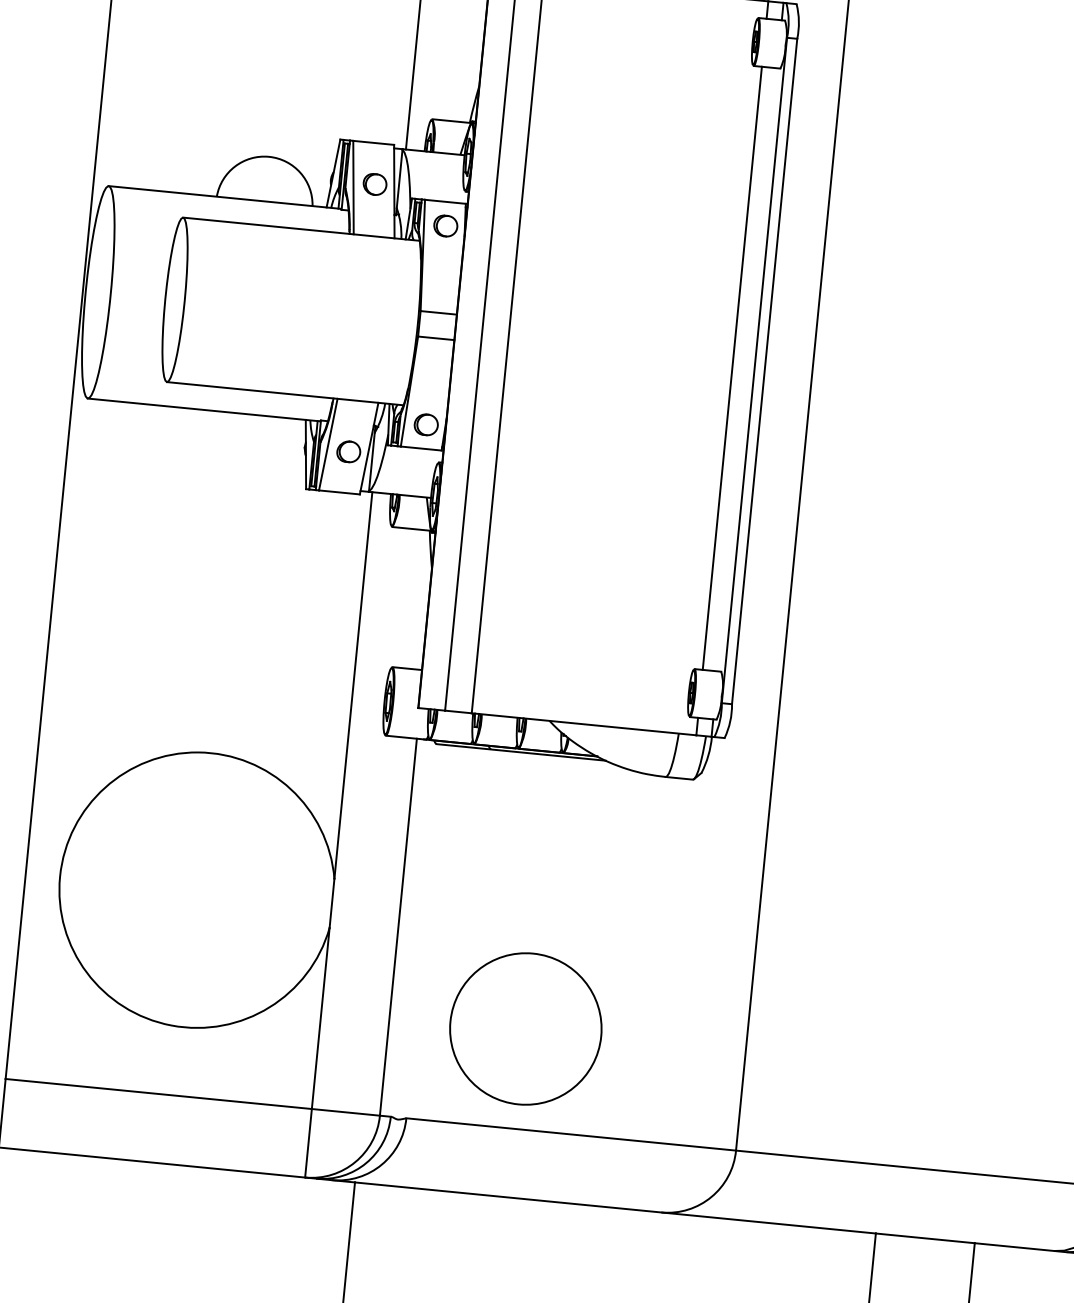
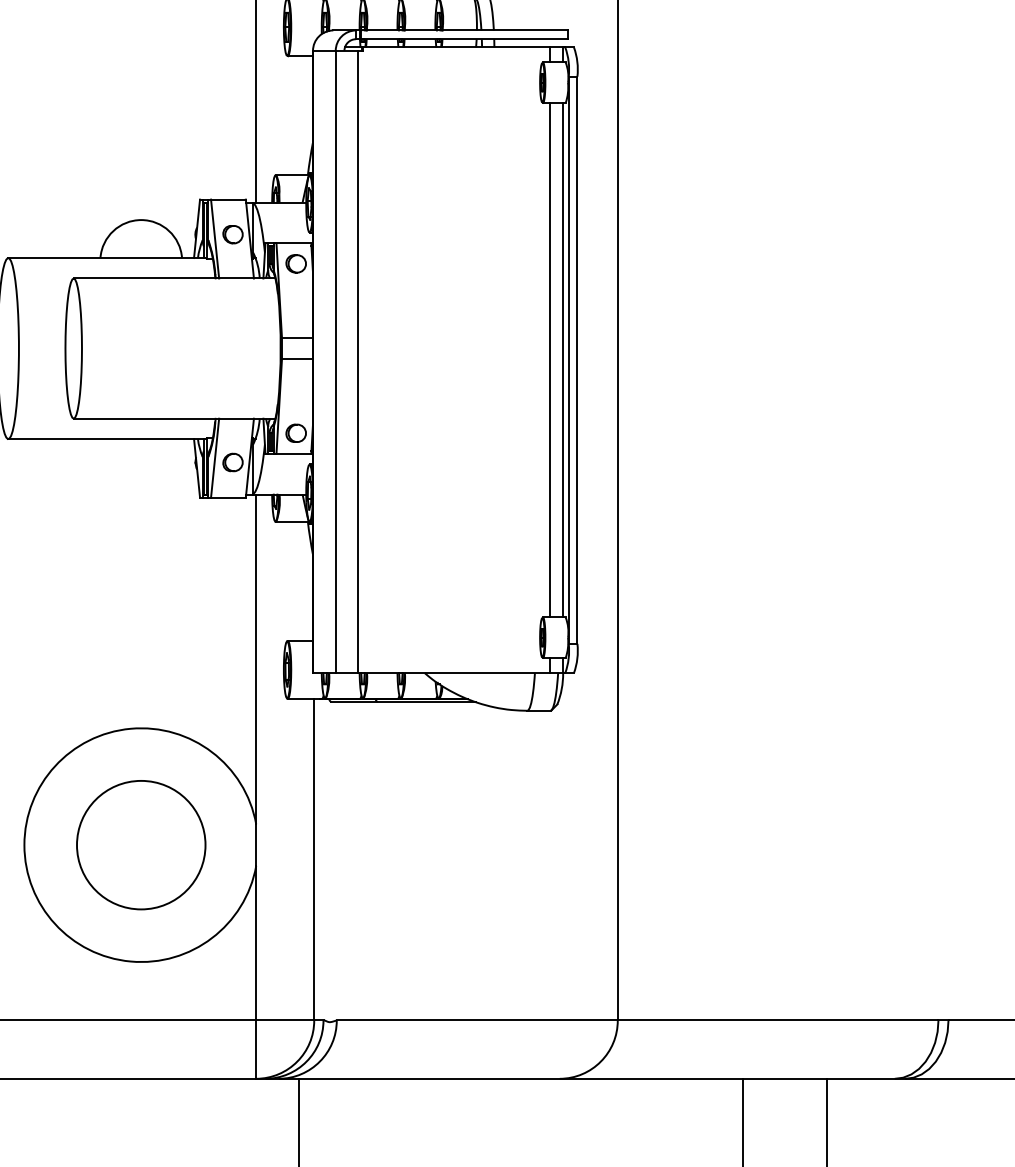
line: (747, 370) -> (562, 360), added
circle: (526, 1029) -> (141, 845), moved

